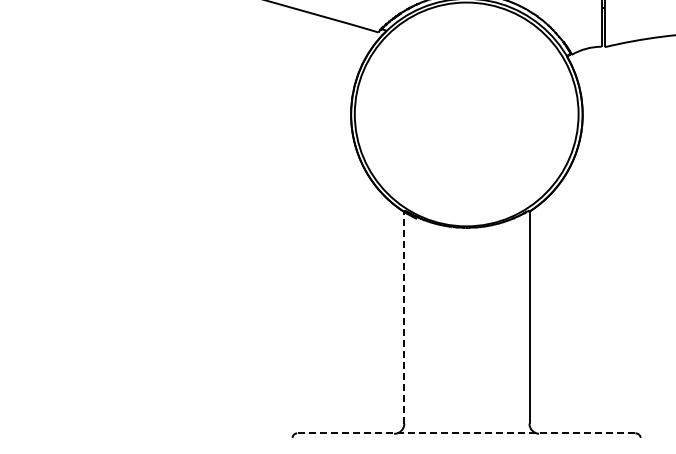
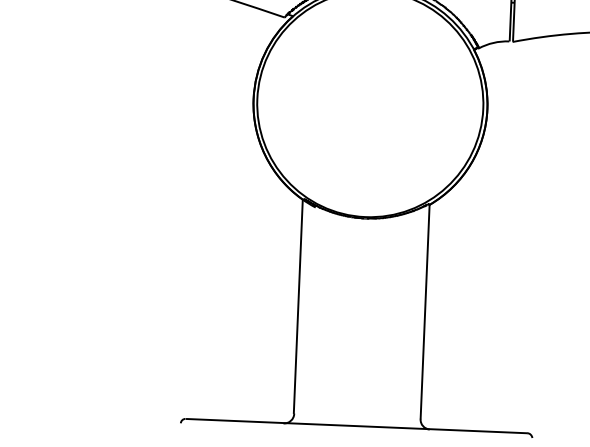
line: (403, 317) -> (297, 306), dashed -> solid
line: (467, 433) -> (357, 426), dashed -> solid

